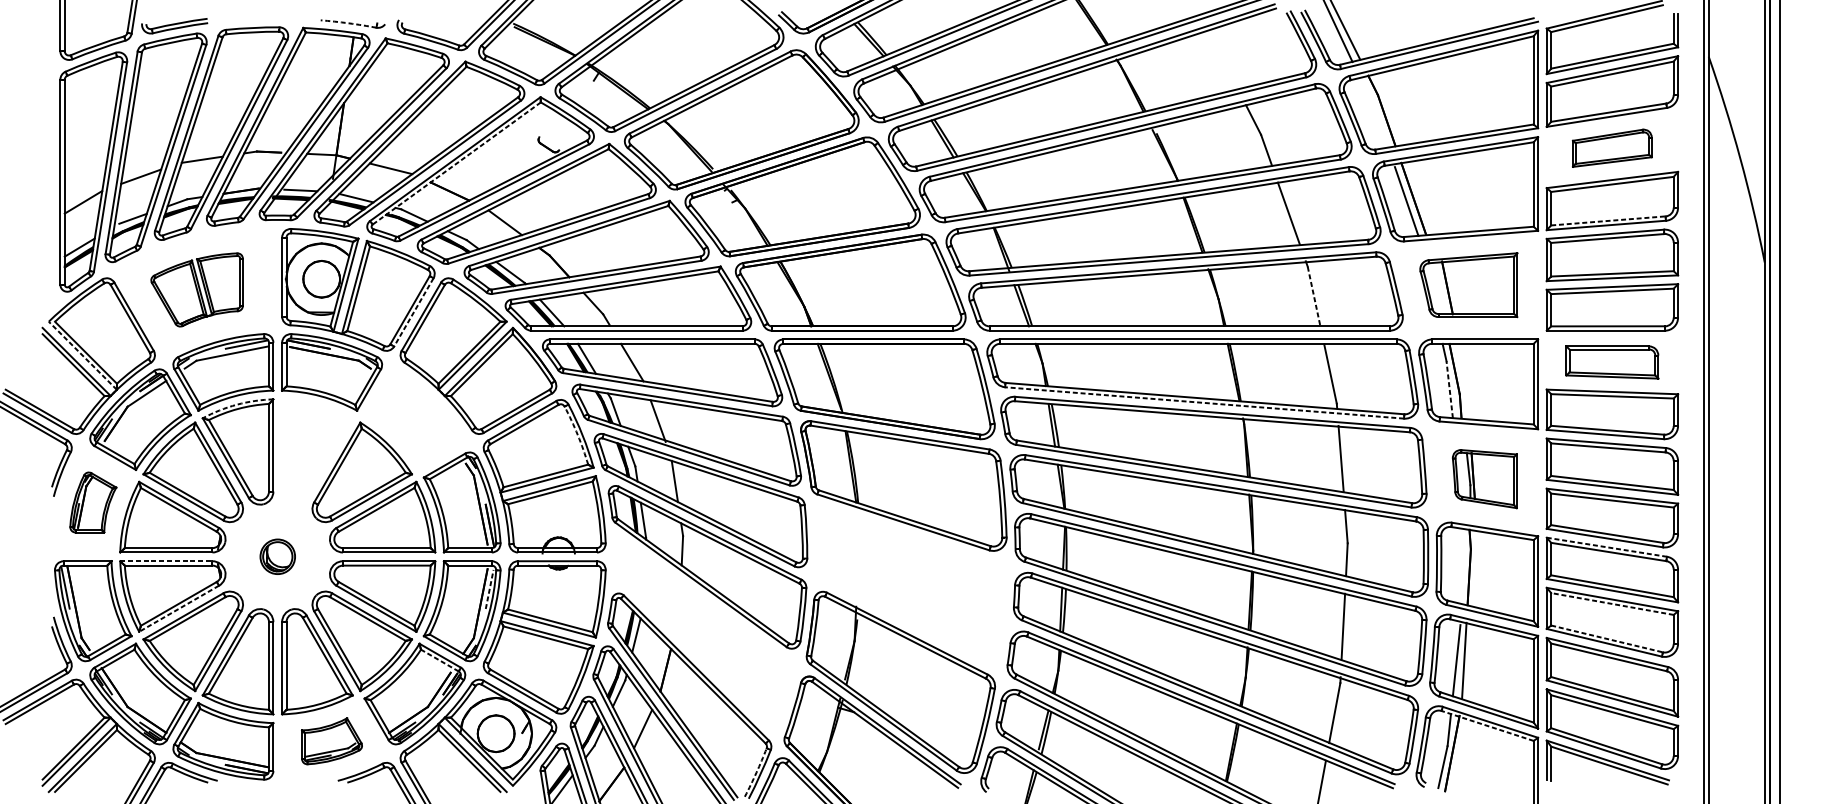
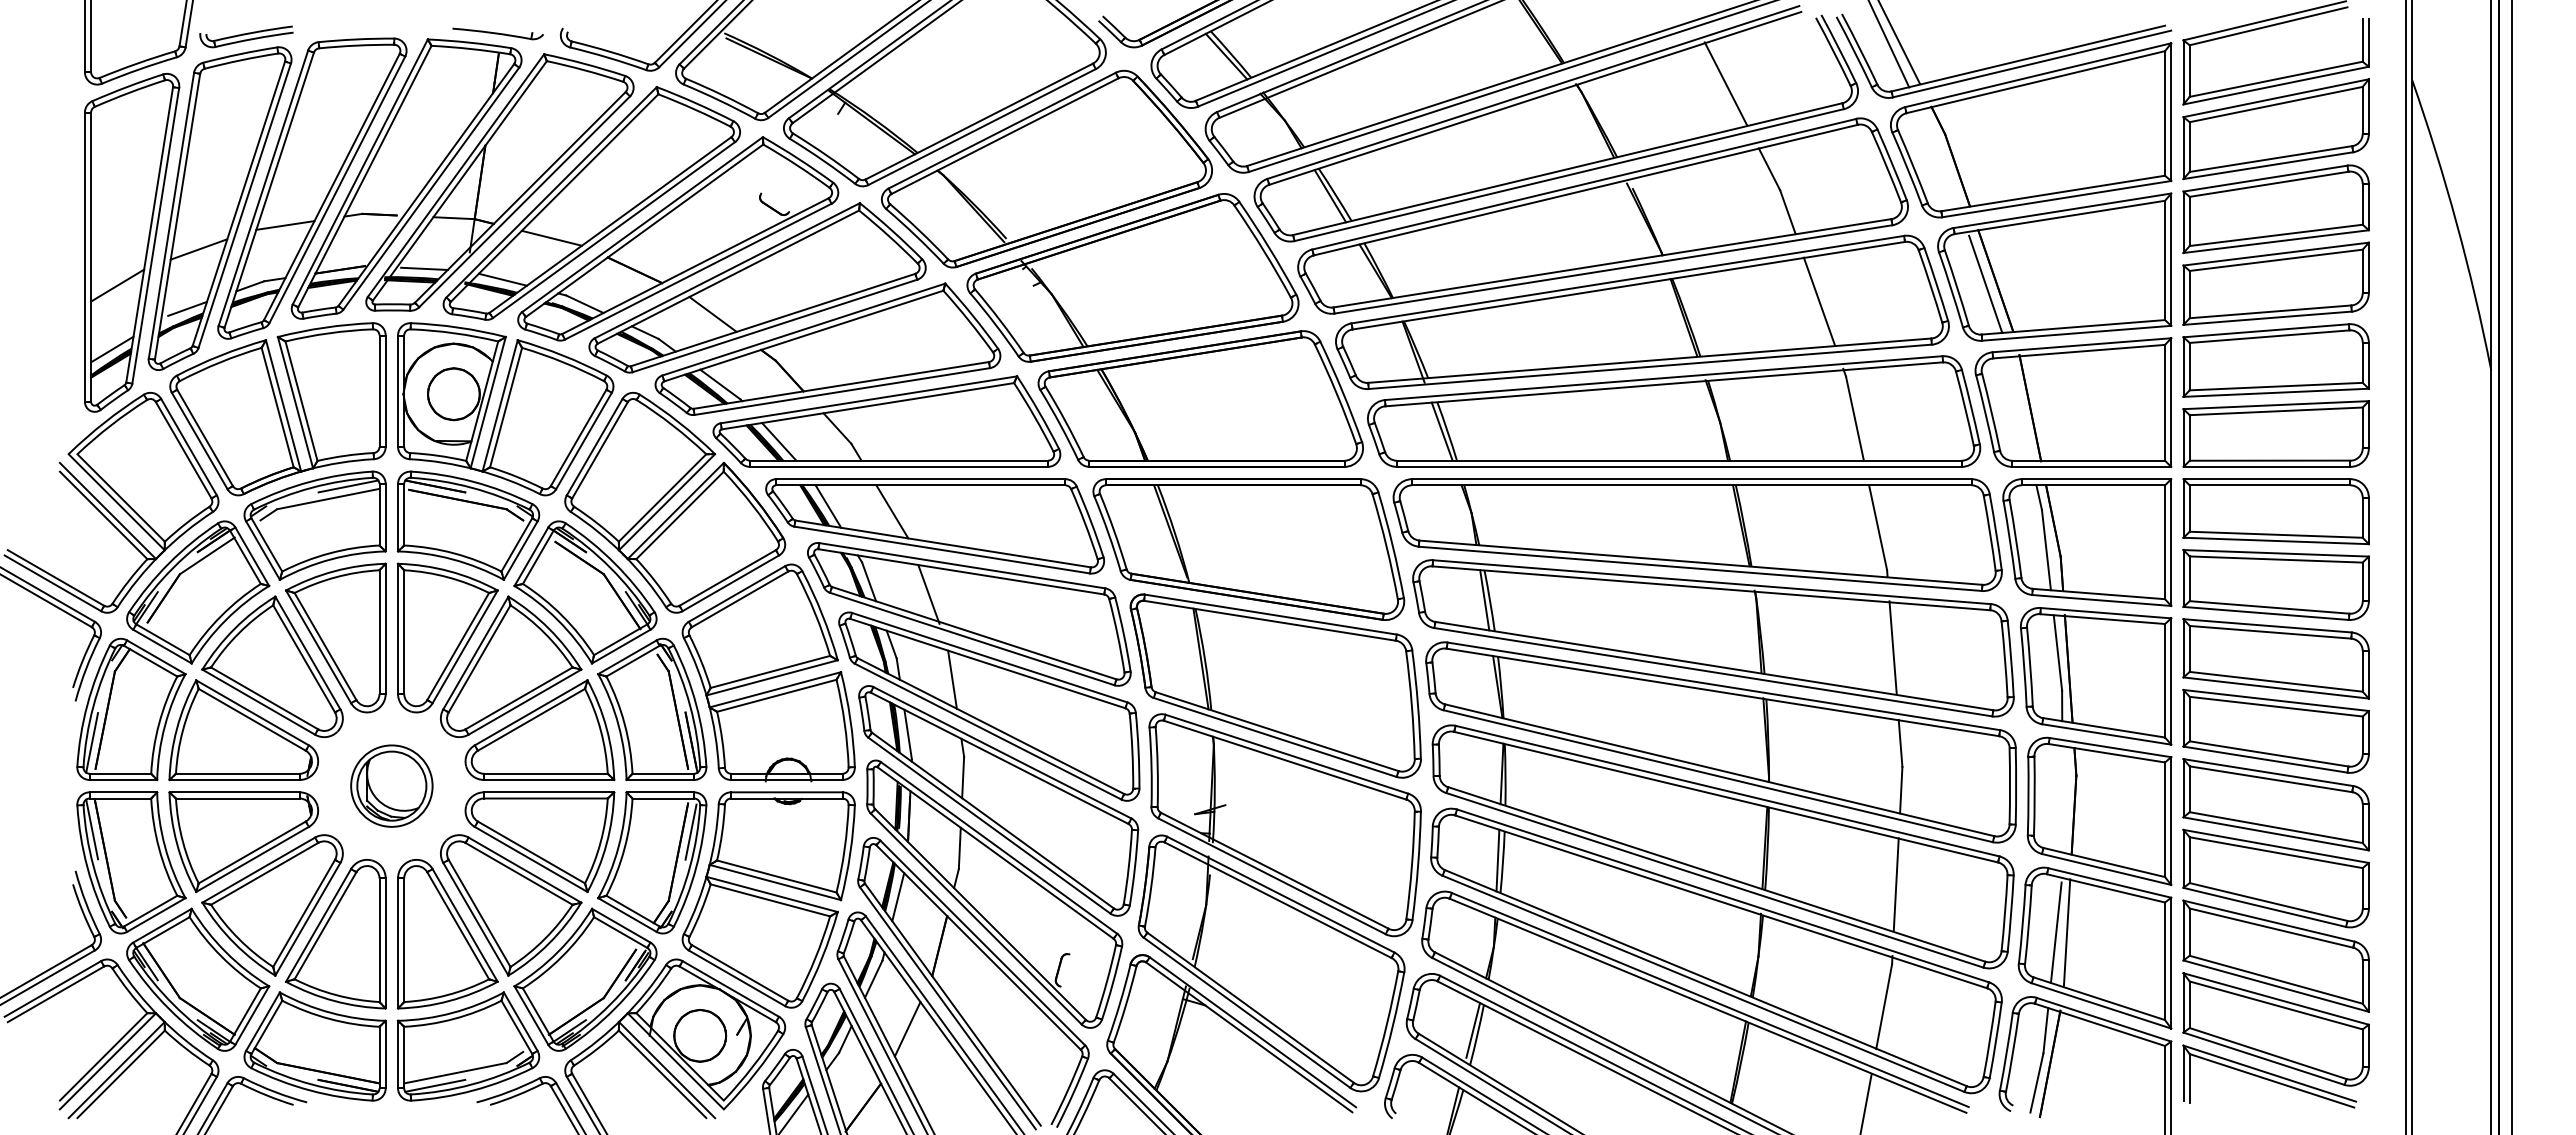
arc: (349, 23) -> (492, 32), dashed -> solid
line: (1222, 59) -> (1725, 83), added
part: (1611, 148) -> (2275, 209), size x1.67
line: (456, 163) -> (644, 230), dashed -> solid
line: (1609, 220) -> (2271, 311), dashed -> solid
part: (1468, 285) -> (2073, 402), size x1.43
part: (196, 290) -> (277, 409), size x1.67
line: (1314, 297) -> (1855, 419), dashed -> solid
line: (414, 312) -> (584, 441), dashed -> solid
line: (82, 355) -> (116, 502), dashed -> solid
part: (1611, 362) -> (2275, 511), size x1.43
line: (1449, 389) -> (2046, 549), dashed -> solid
line: (1203, 402) -> (1699, 568), dashed -> solid
arc: (237, 404) -> (334, 571), dashed -> solid
part: (414, 419) -> (585, 592), added
arc: (577, 435) -> (815, 614), dashed -> solid
part: (317, 451) -> (447, 637), added
part: (1484, 479) -> (2095, 676), size x1.67
part: (93, 502) -> (131, 709), size x1.67
line: (1606, 547) -> (2268, 772), dashed -> solid
part: (277, 556) -> (391, 785), size x1.67
line: (167, 561) -> (235, 792), dashed -> solid
part: (910, 584) -> (1284, 825), added
line: (489, 588) -> (691, 831), dashed -> solid
line: (1612, 603) -> (2276, 852), dashed -> solid
line: (179, 608) -> (252, 859), dashed -> solid
part: (704, 632) -> (994, 893), added
line: (1607, 639) -> (2269, 902), dashed -> solid
line: (439, 660) -> (620, 932), dashed -> solid
line: (1487, 725) -> (2099, 1024), dashed -> solid
part: (332, 741) -> (468, 1046), size x1.67
arc: (756, 773) -> (1067, 1091), dashed -> solid

